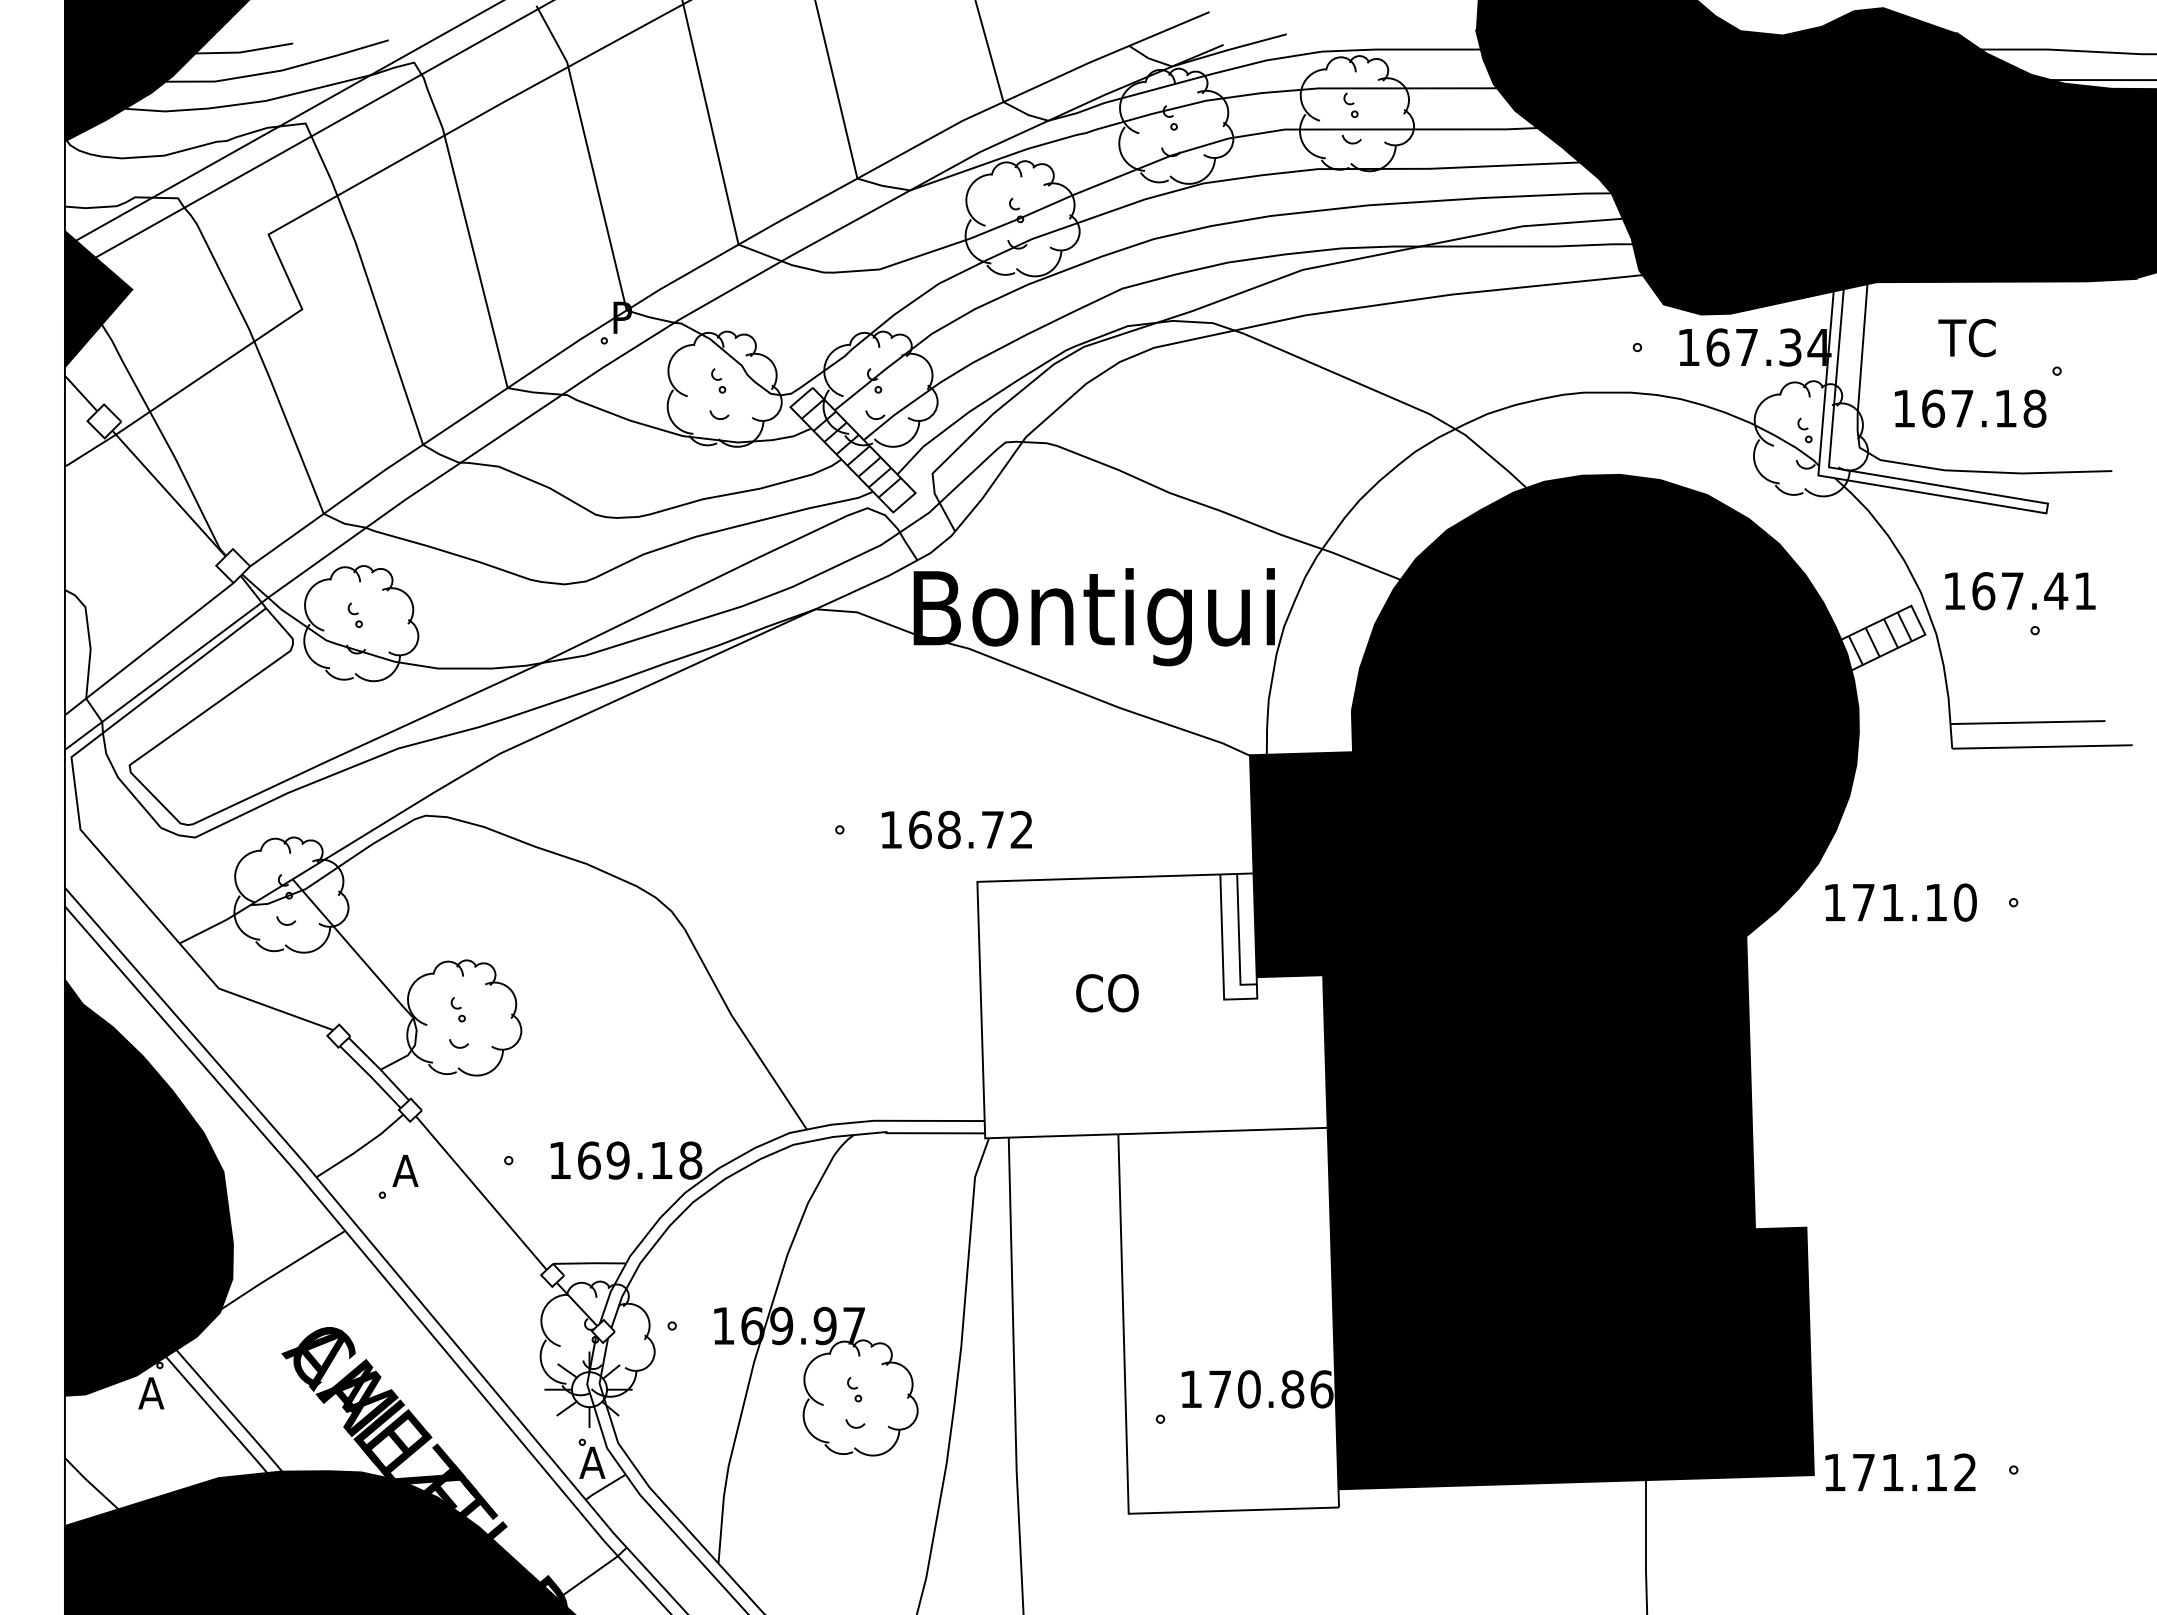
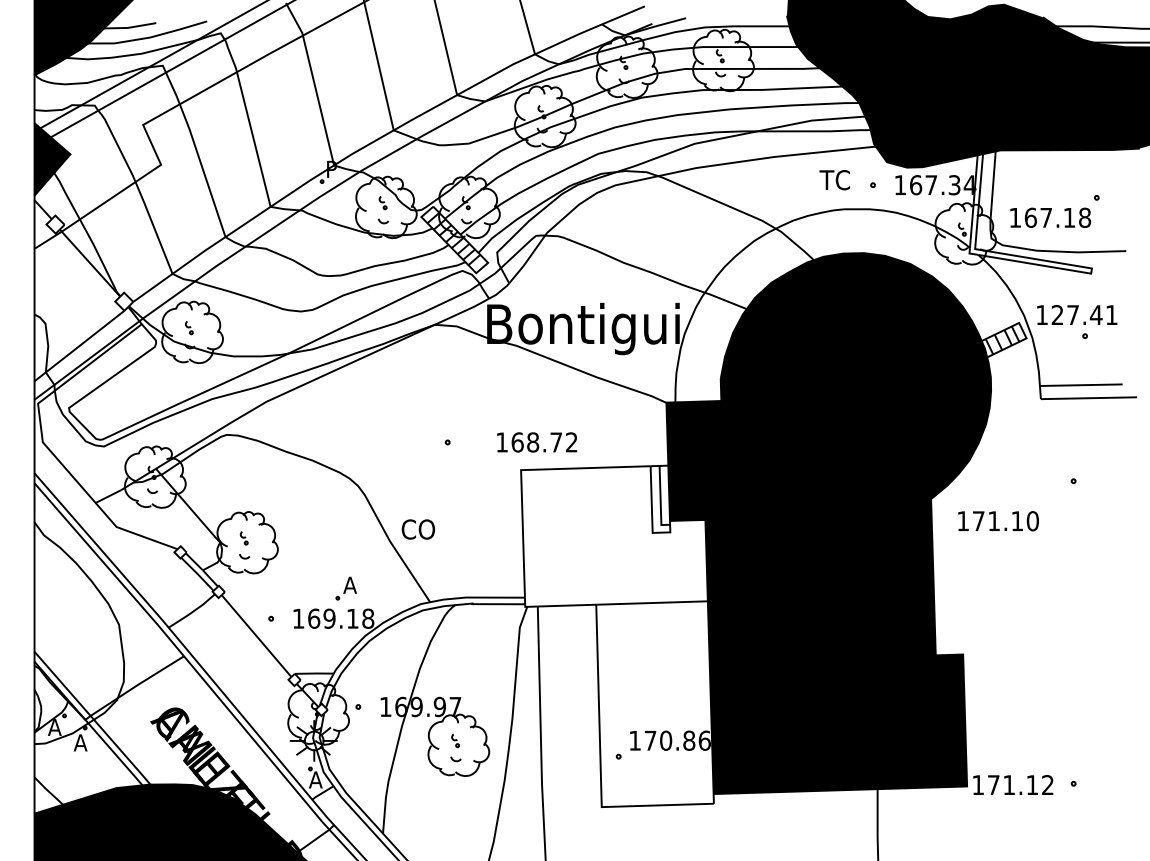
text: (1966, 338) -> (834, 180), moved
text: (1983, 591) -> (1057, 315), 167.41 -> 127.41
text: (957, 830) -> (537, 442), moved
text: (1900, 903) -> (998, 521), moved
text: (1107, 993) -> (418, 529), moved
part: (396, 1176) -> (345, 588), moved
fill: (149, 1188) -> (79, 633), removed

